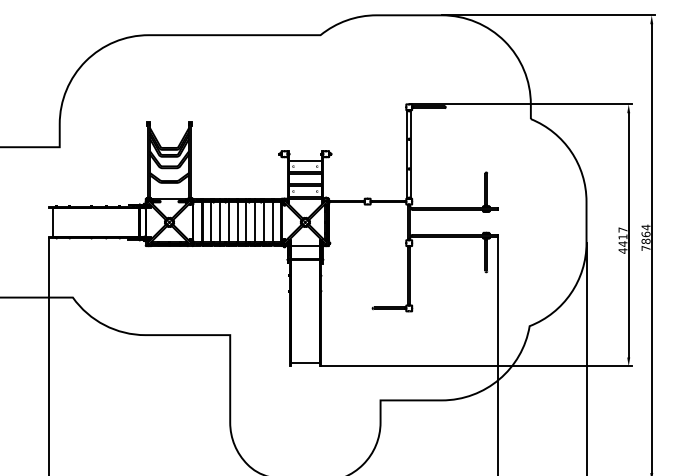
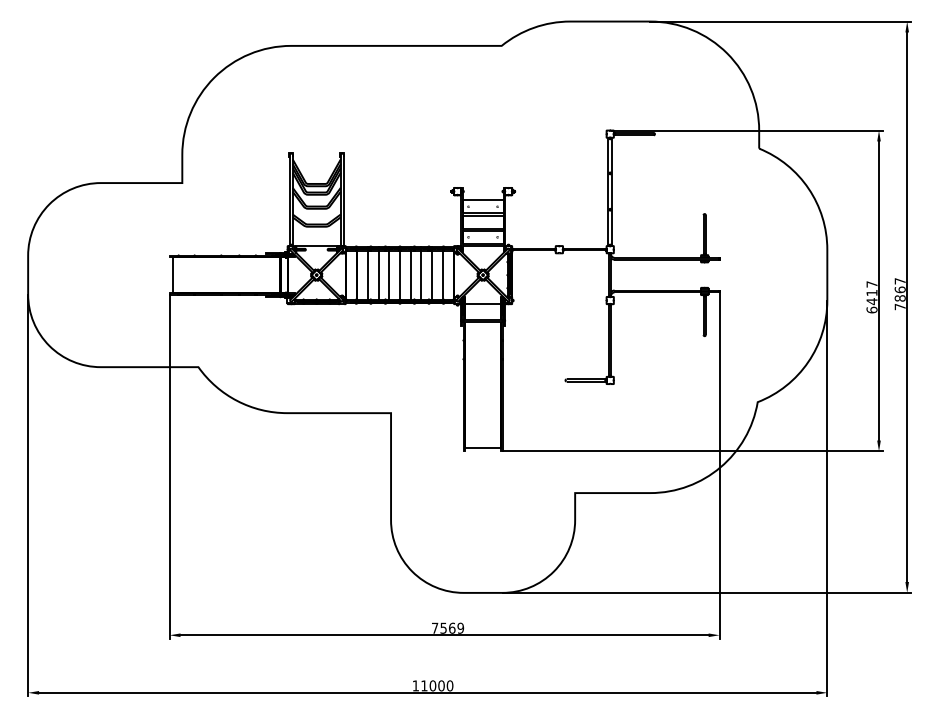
text: (645, 226) -> (899, 280), 7864 -> 7867
text: (622, 250) -> (871, 309), 4417 -> 6417

